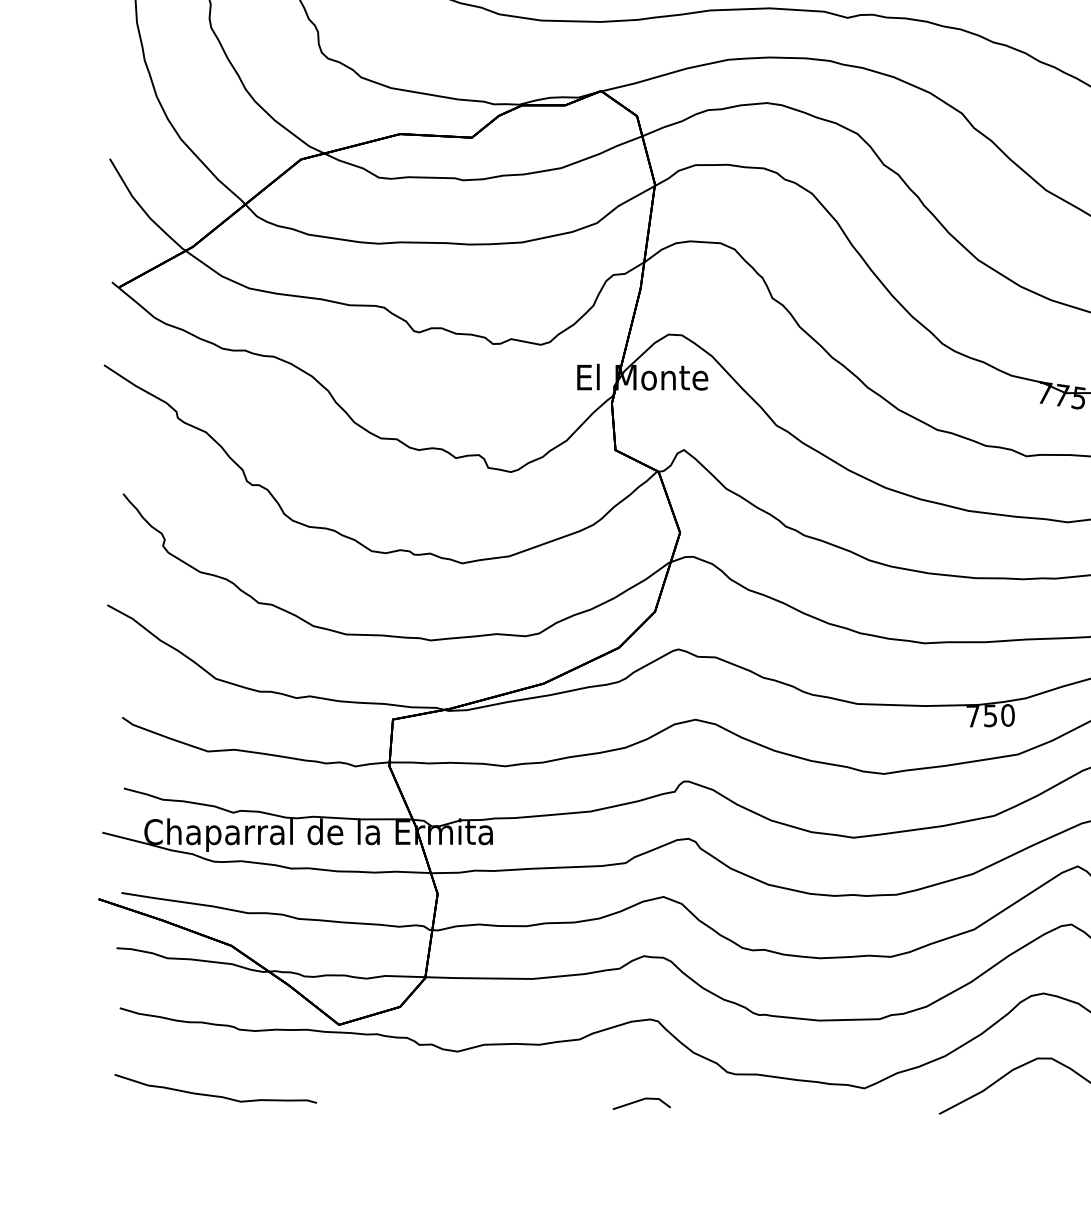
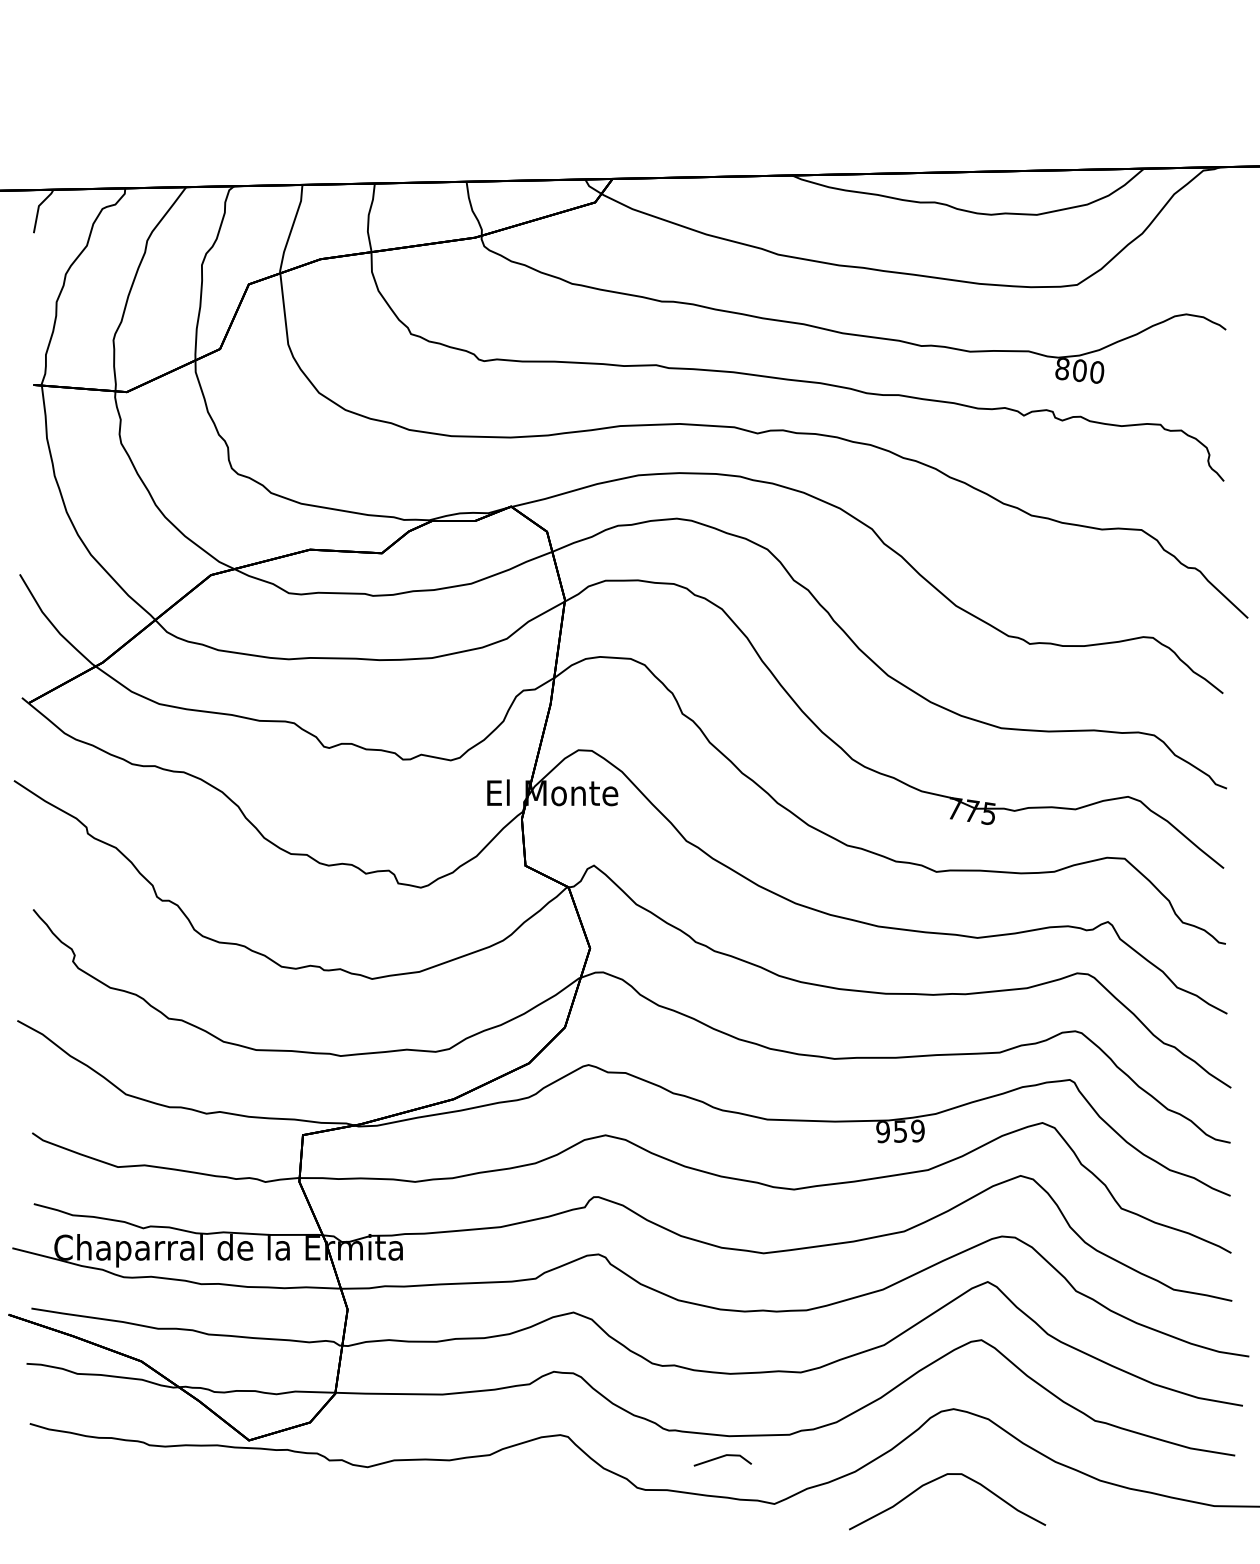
text: (990, 715) -> (900, 1131), 750 -> 959
curve: (214, 1094) -> (124, 1510), removed
line: (639, 1101) -> (720, 1458), moved

